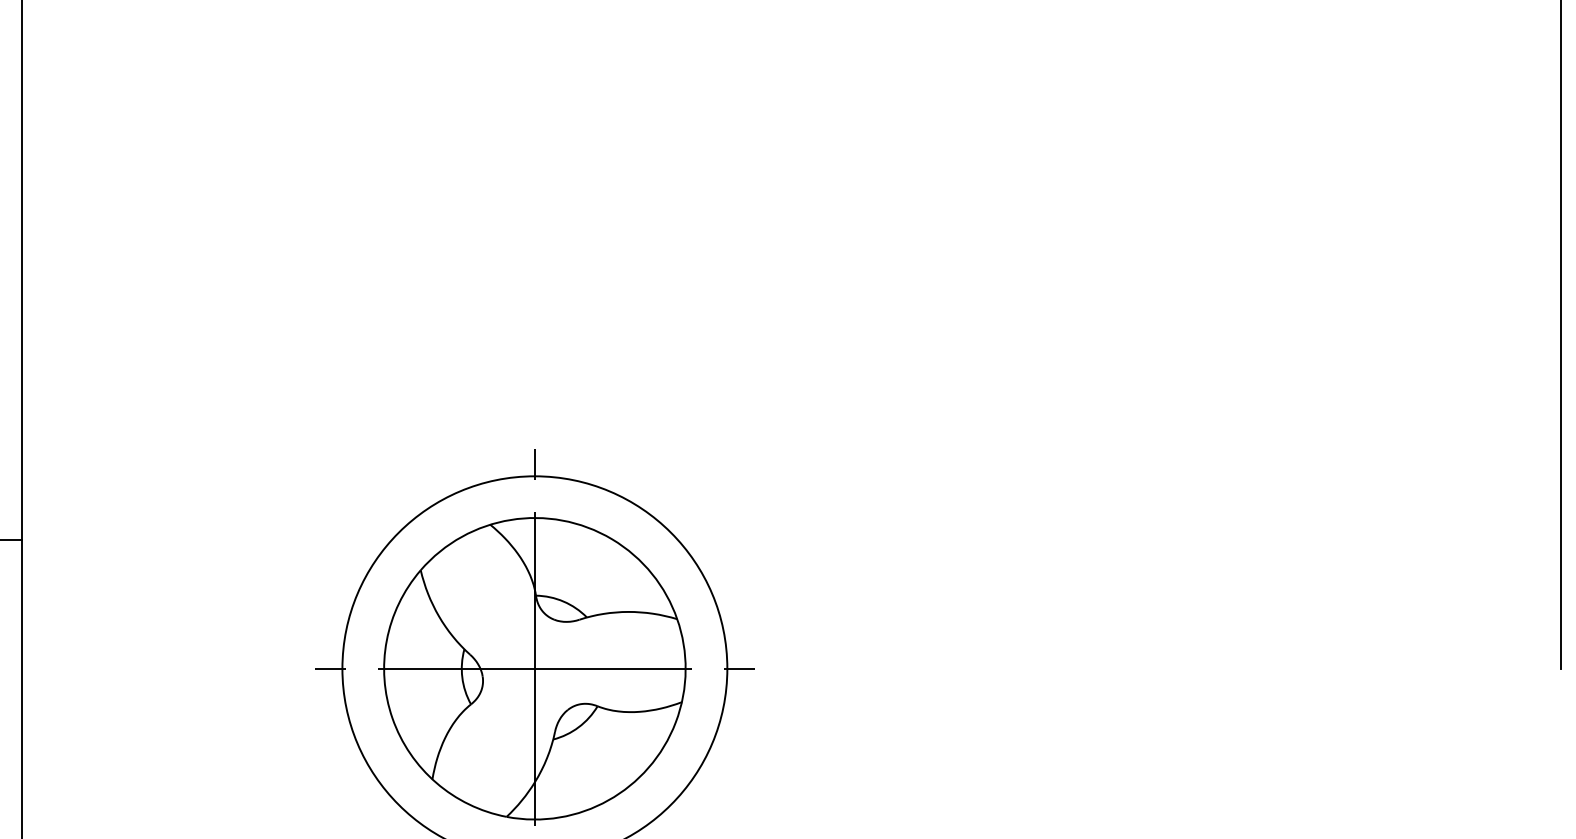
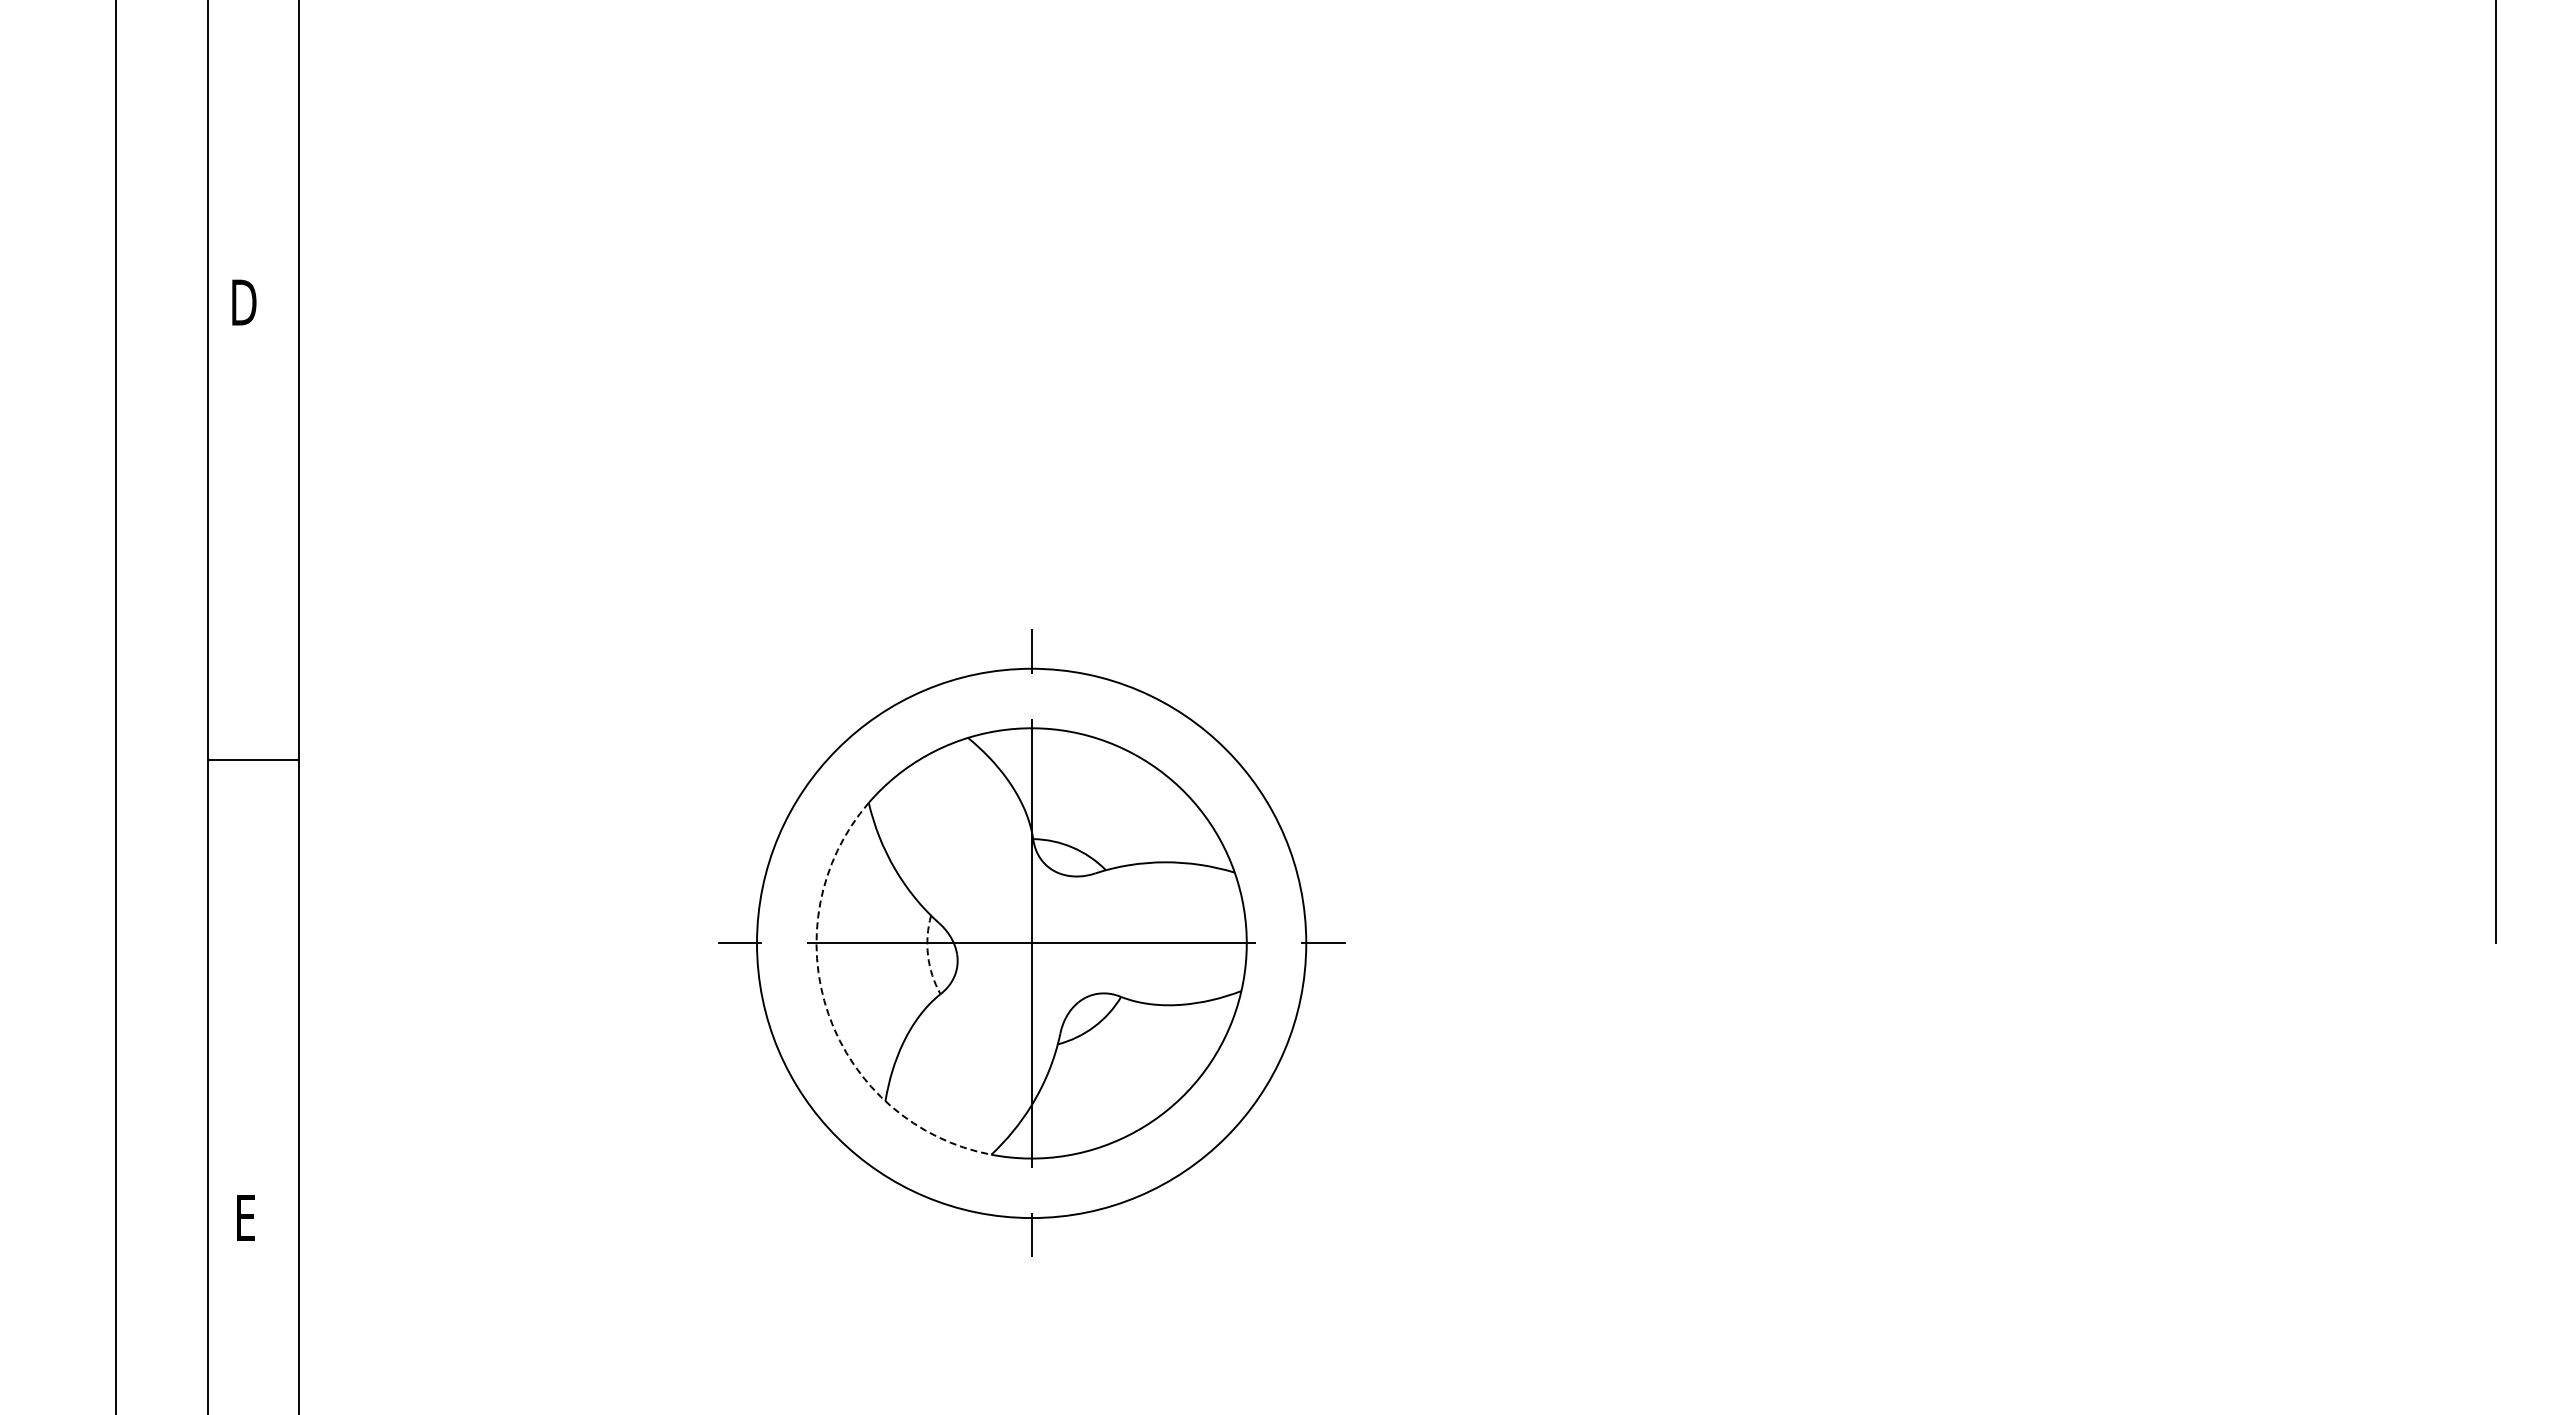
arc: (462, 677) -> (928, 955), solid -> dashed
arc: (392, 718) -> (828, 1014), solid -> dashed

